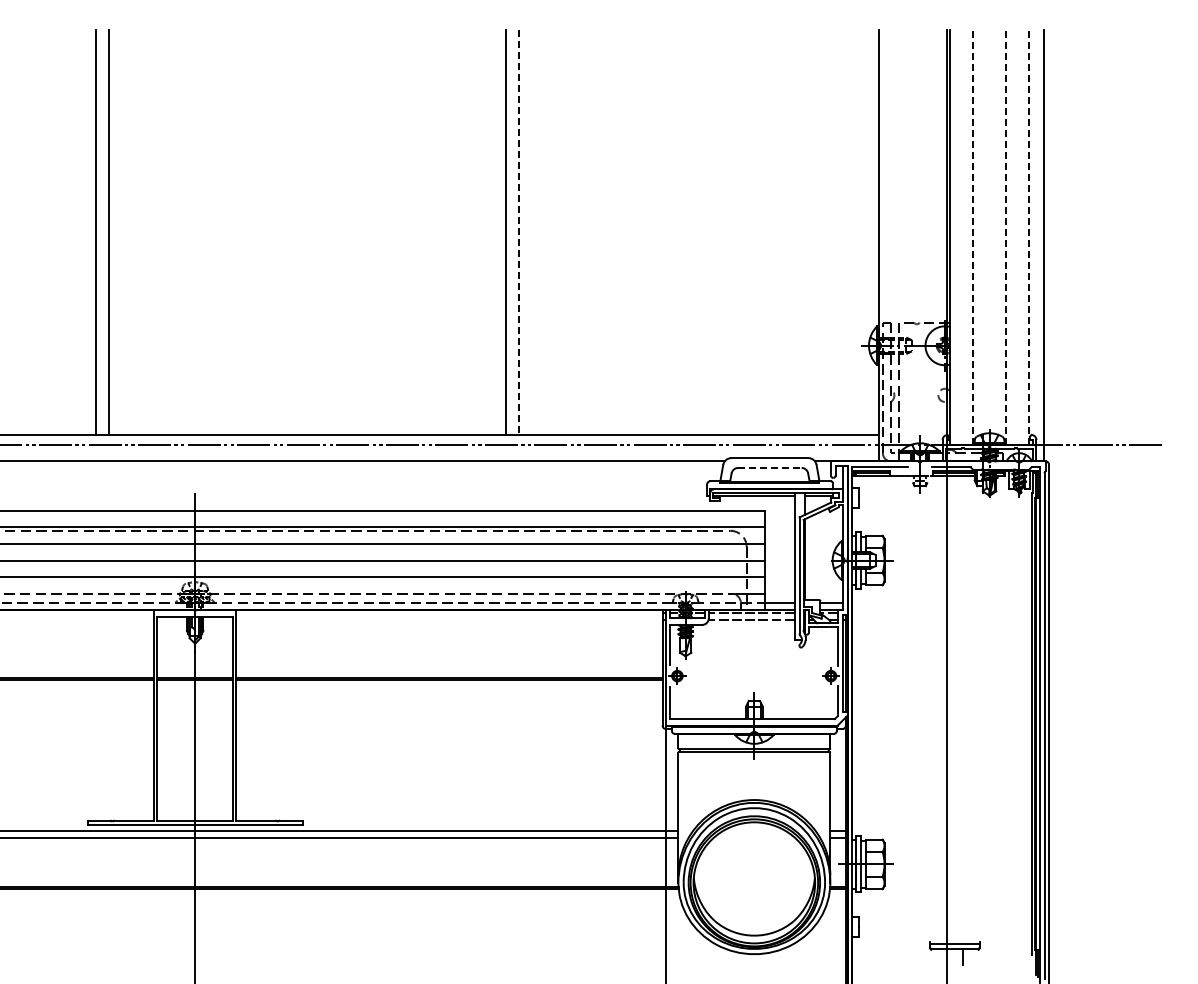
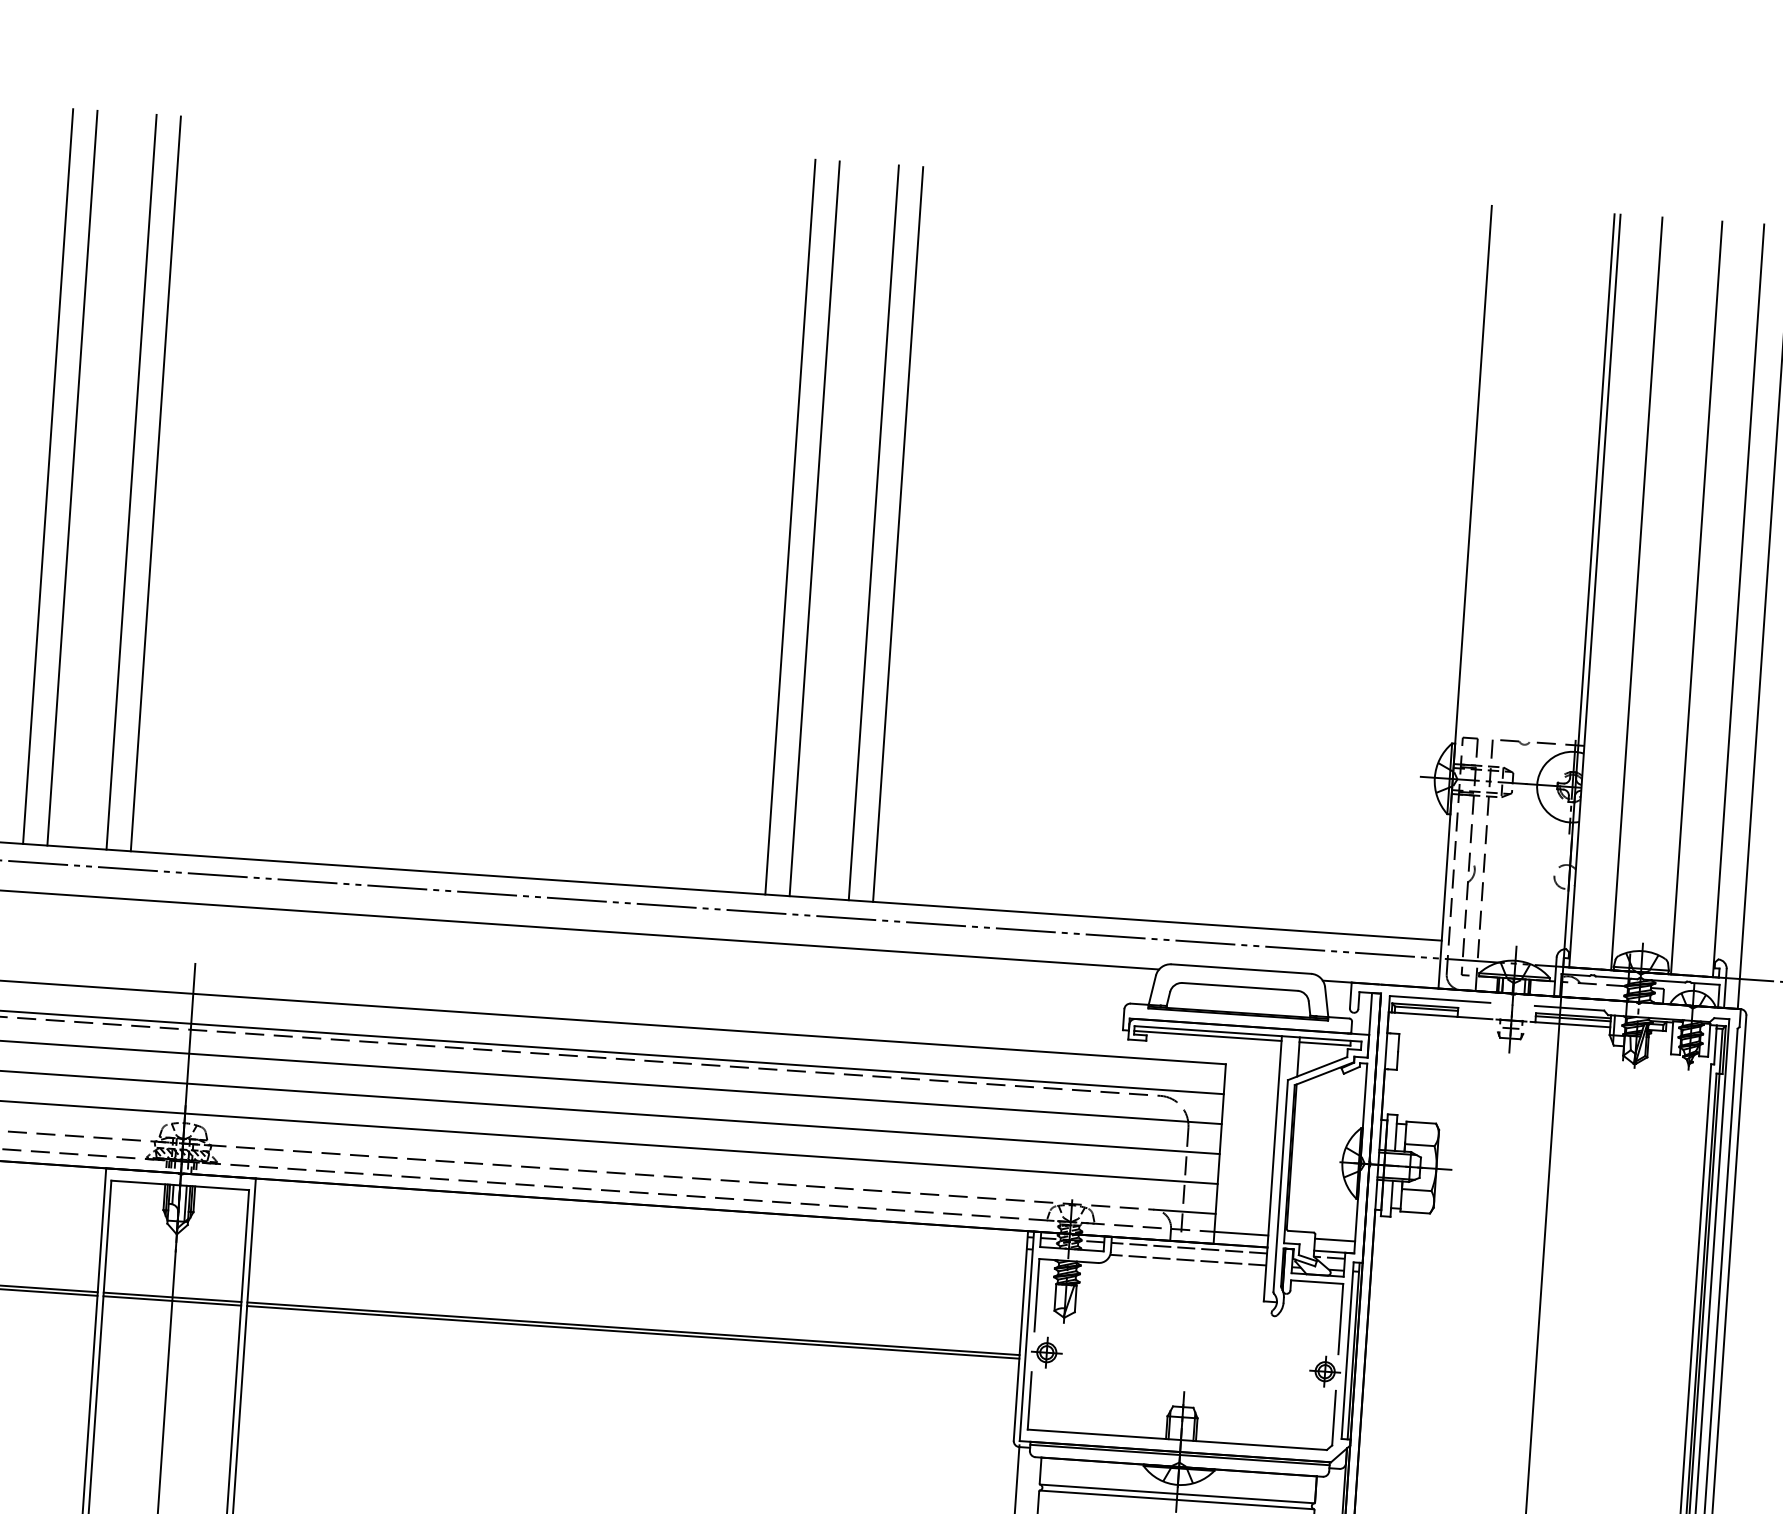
line: (142, 231) -> (132, 480), added
line: (155, 231) -> (155, 482), added
line: (551, 231) -> (873, 531), added
line: (565, 231) -> (898, 533), added
line: (519, 232) -> (815, 529), dashed -> solid
line: (973, 237) -> (1637, 594), dashed -> solid
line: (1006, 237) -> (1697, 598), dashed -> solid
line: (1029, 237) -> (1739, 601), dashed -> solid
line: (769, 467) -> (1239, 986), dashed -> solid

